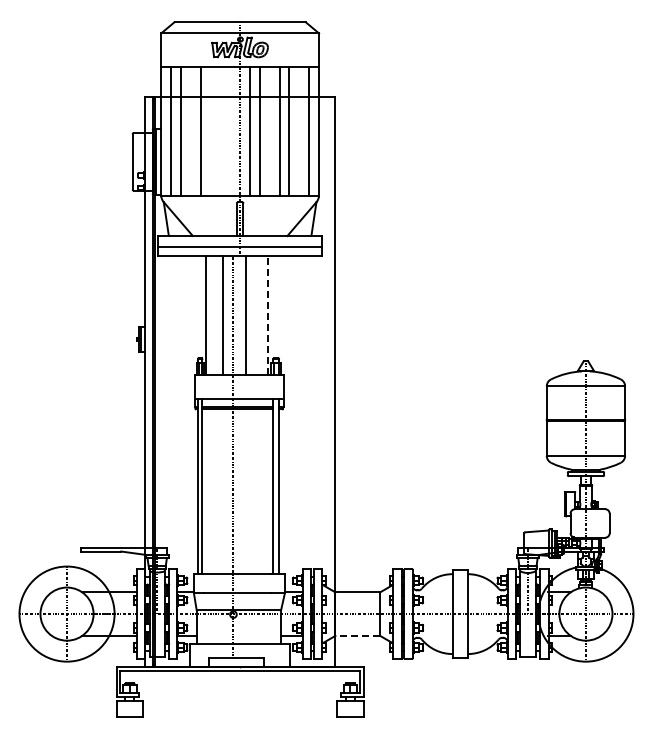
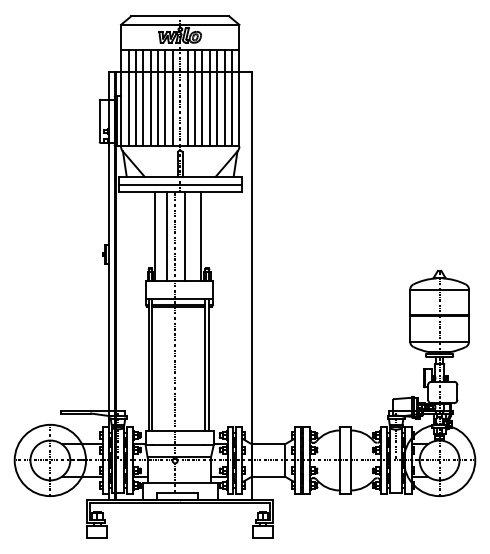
line: (190, 131) -> (142, 98), added
line: (210, 131) -> (157, 98), added
line: (220, 131) -> (165, 98), added
line: (230, 131) -> (172, 98), added
line: (269, 131) -> (202, 98), added
line: (299, 131) -> (224, 98), added
line: (267, 315) -> (200, 236), dashed -> solid
line: (357, 635) -> (268, 476), dashed -> solid

